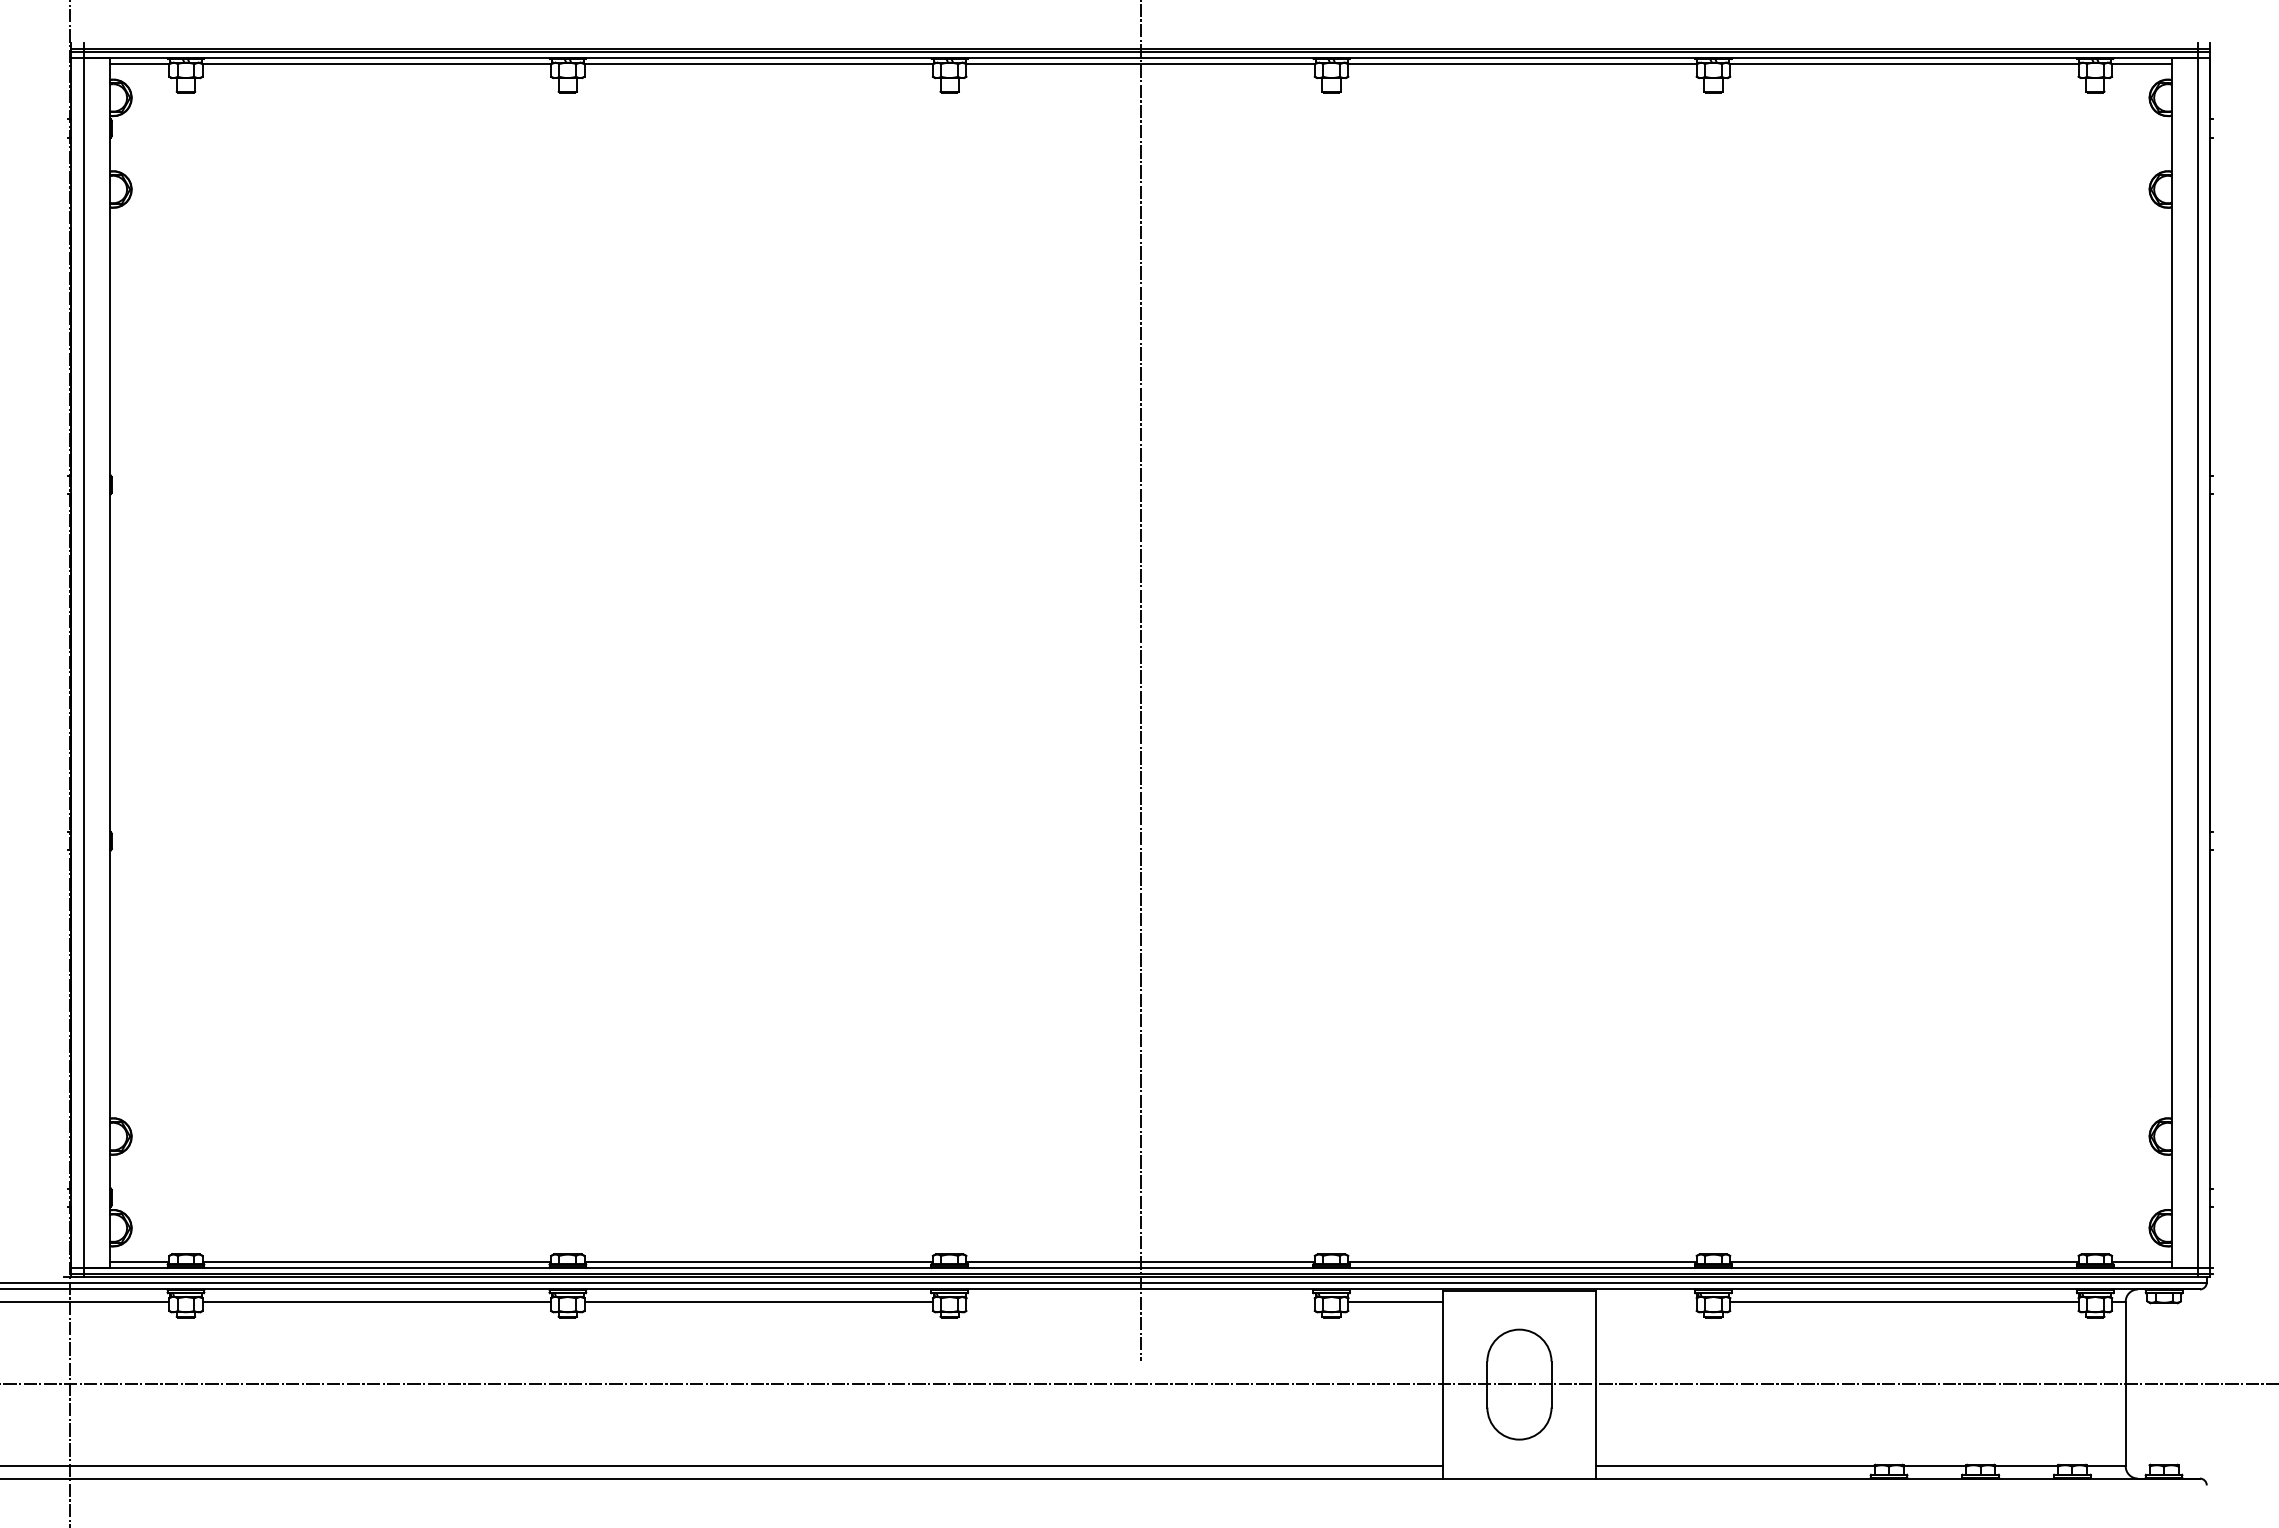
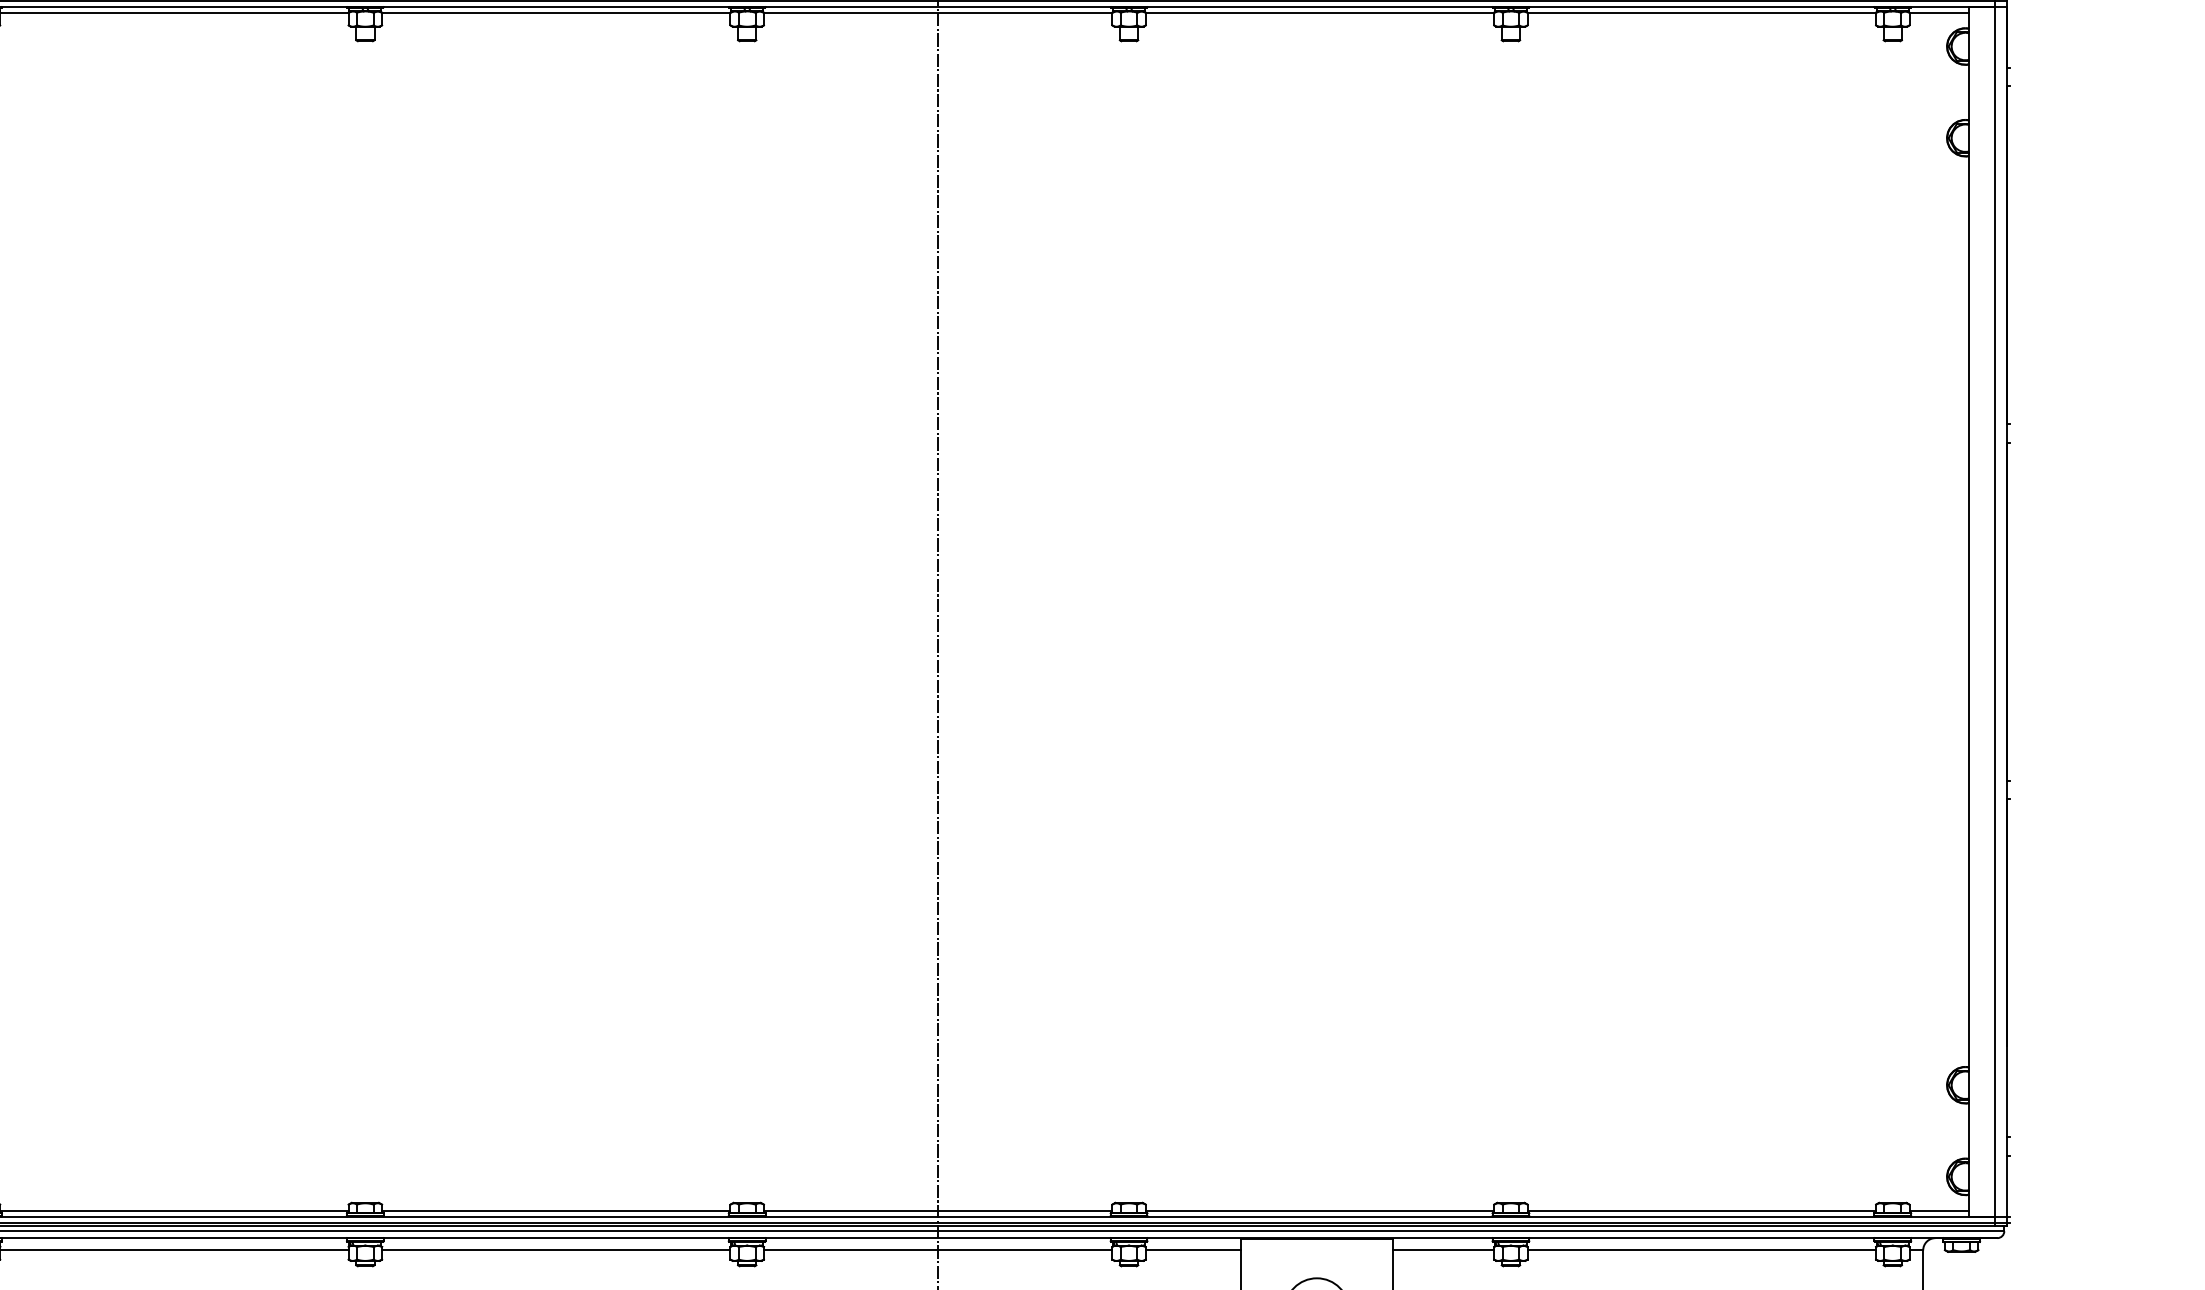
line: (1140, 1301) -> (938, 1250), added
line: (1645, 1301) -> (1443, 1250), added

